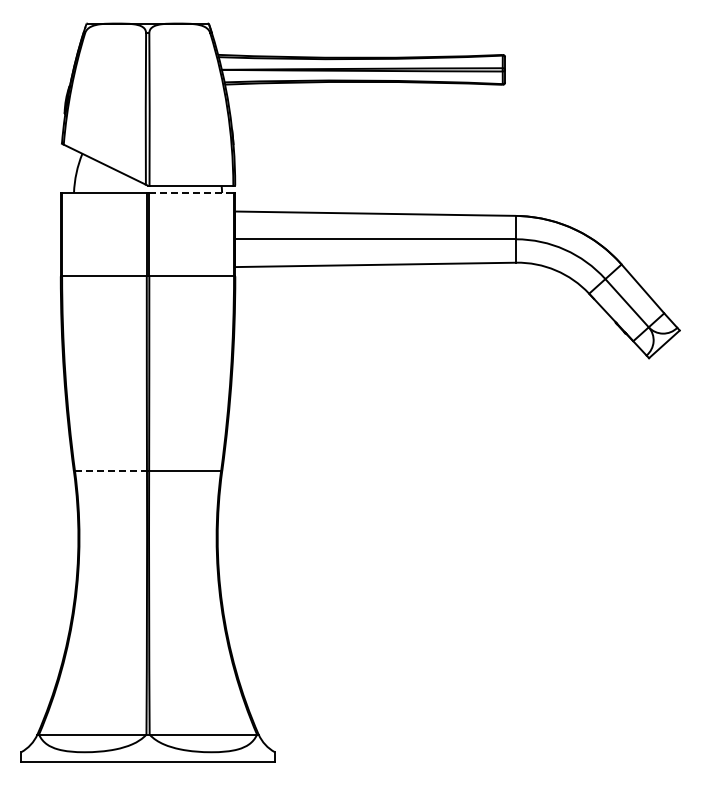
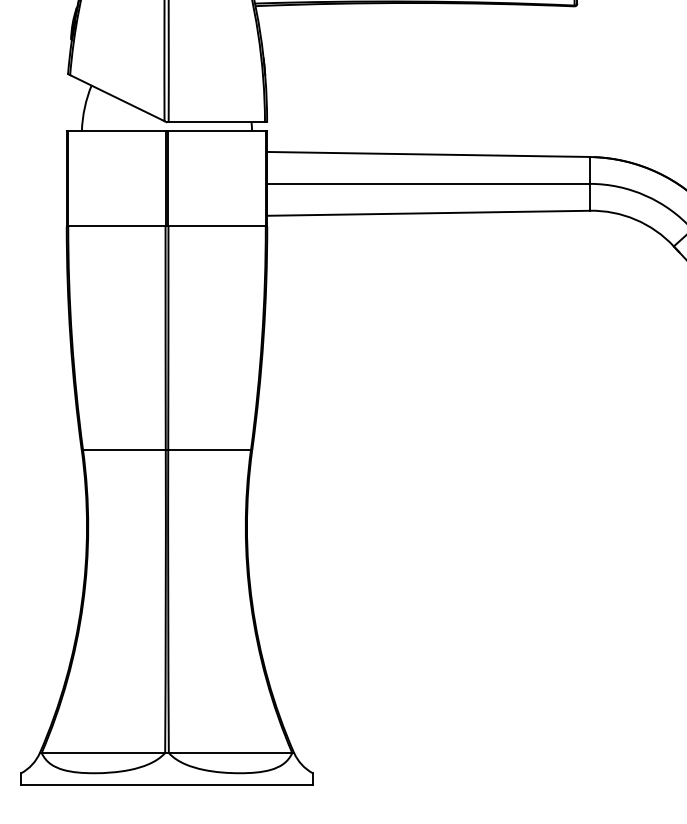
line: (192, 193) -> (218, 131), dashed -> solid
line: (110, 470) -> (123, 449), dashed -> solid

